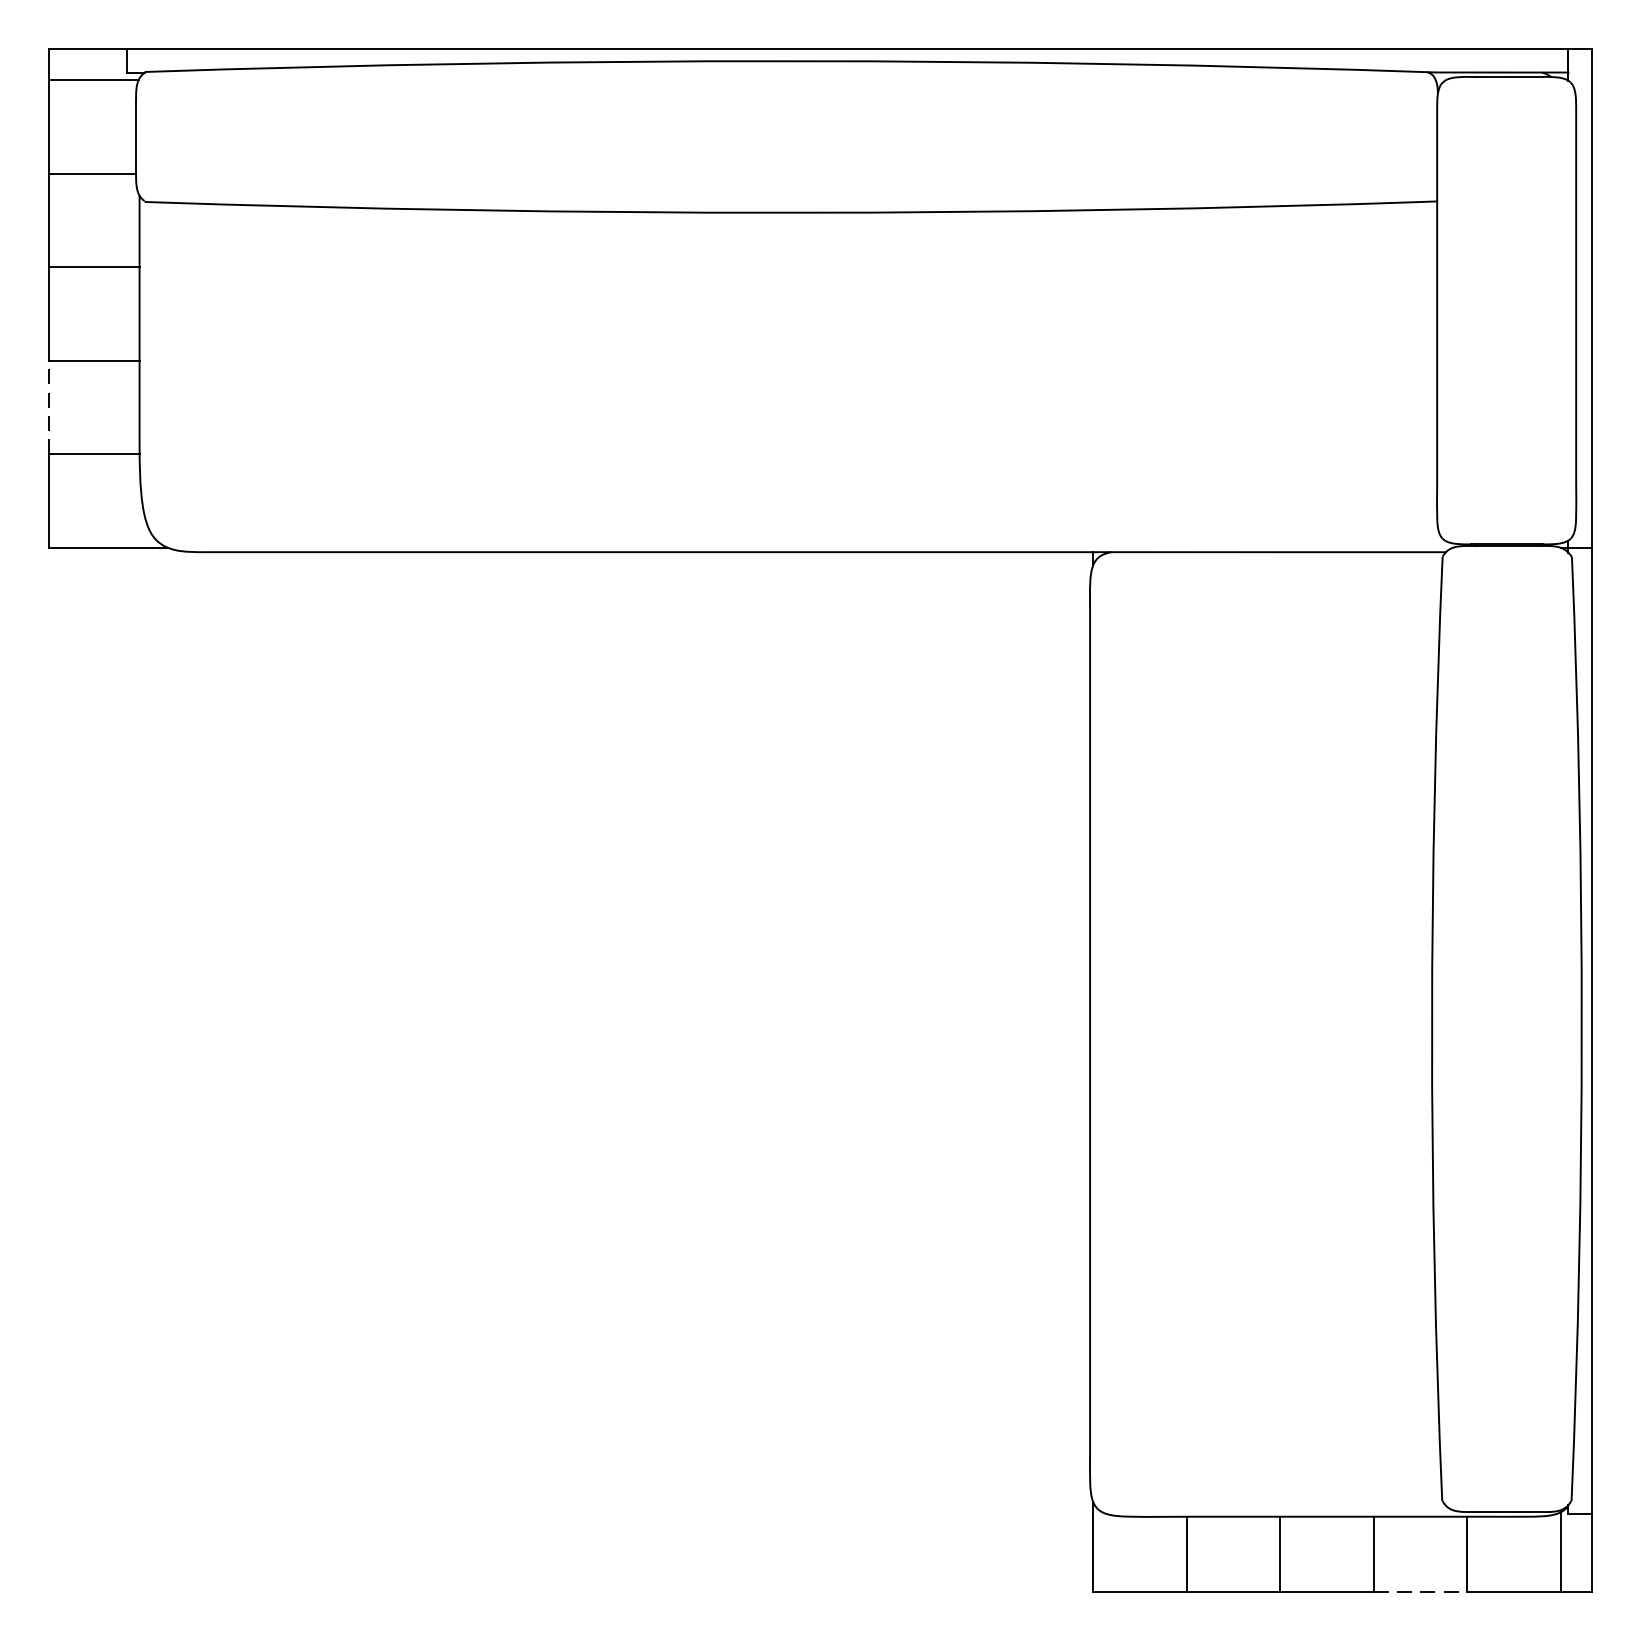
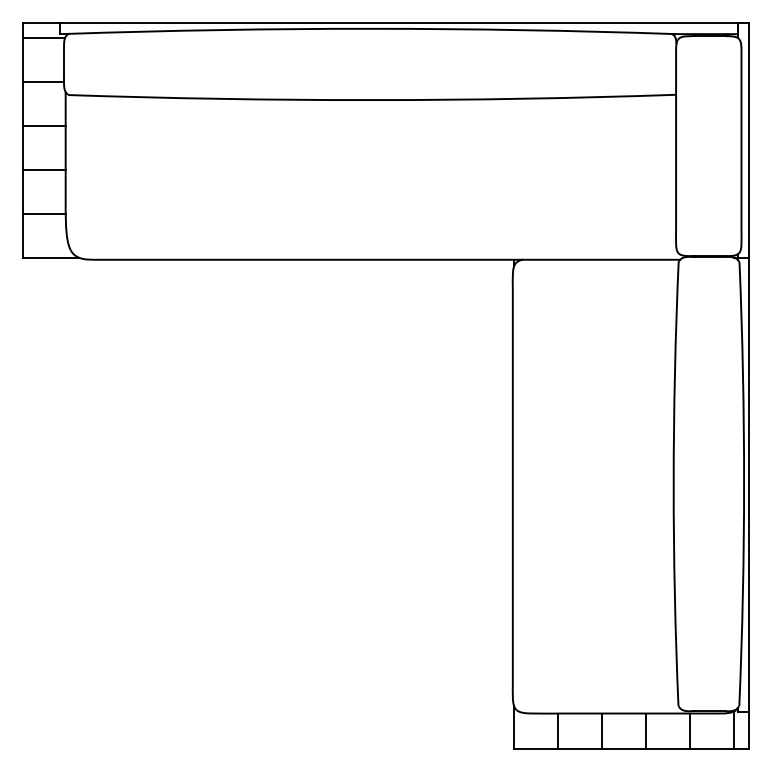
line: (49, 407) -> (23, 191), dashed -> solid
line: (1421, 1591) -> (668, 748), dashed -> solid

